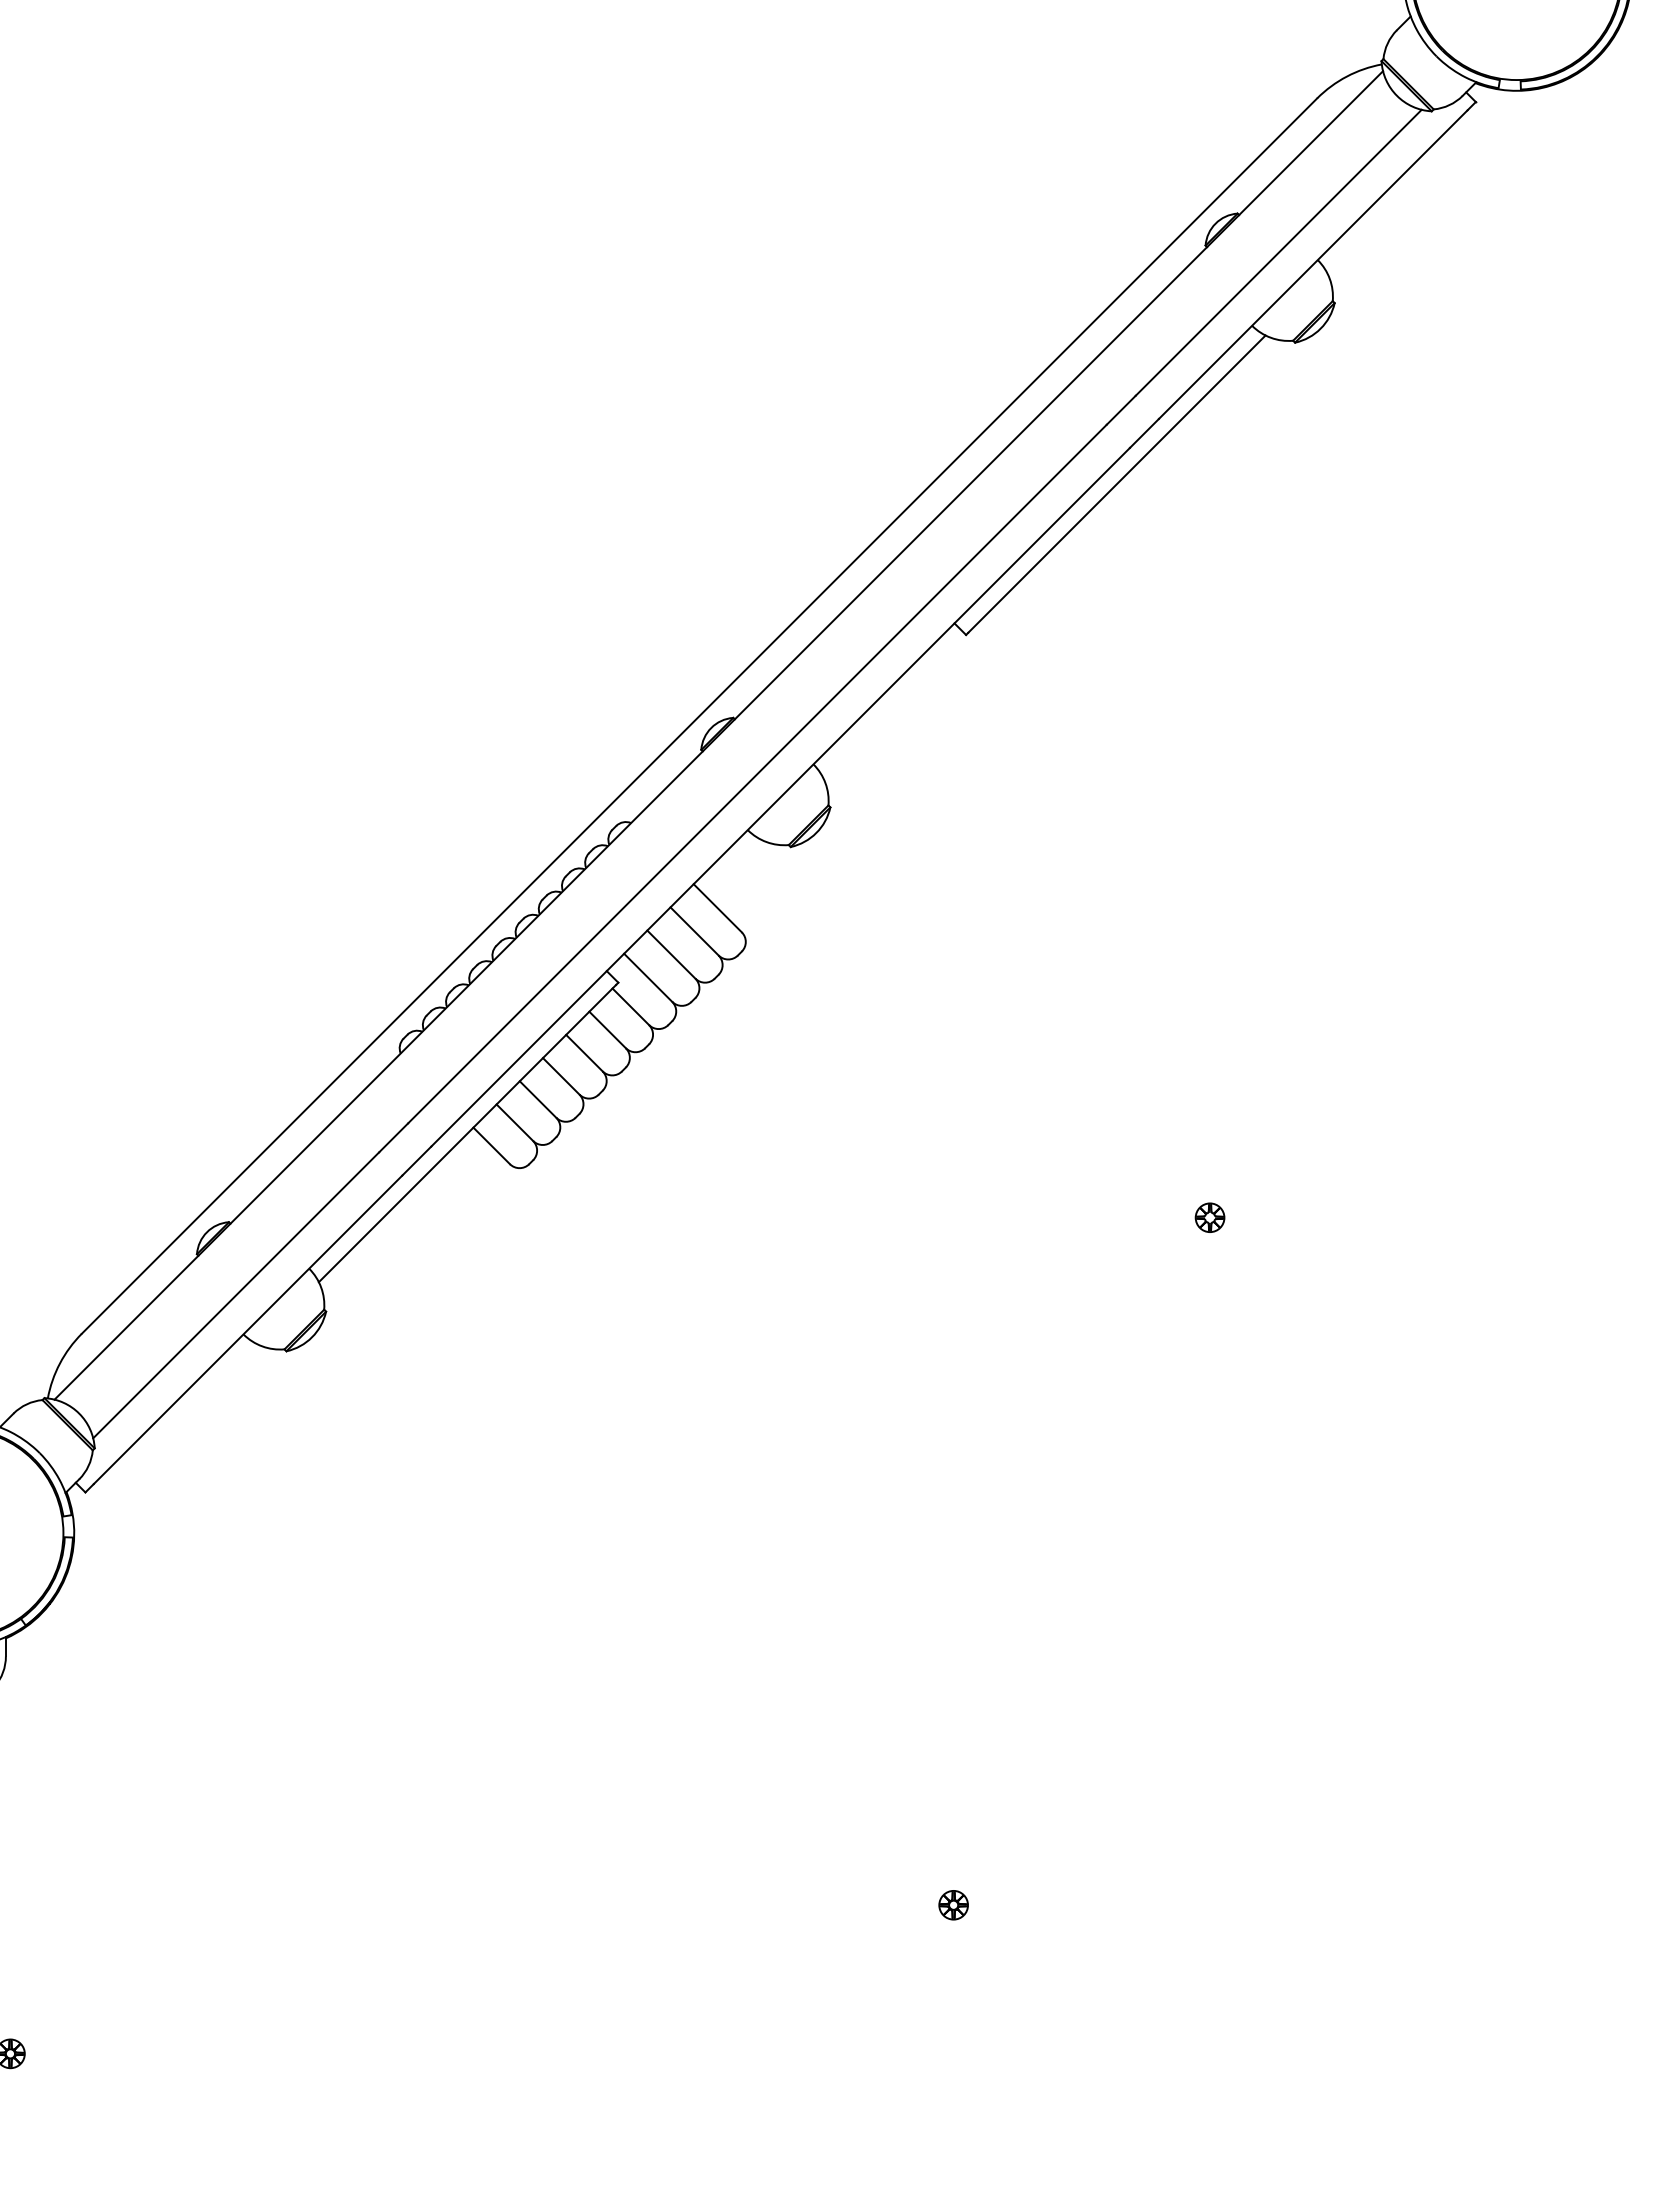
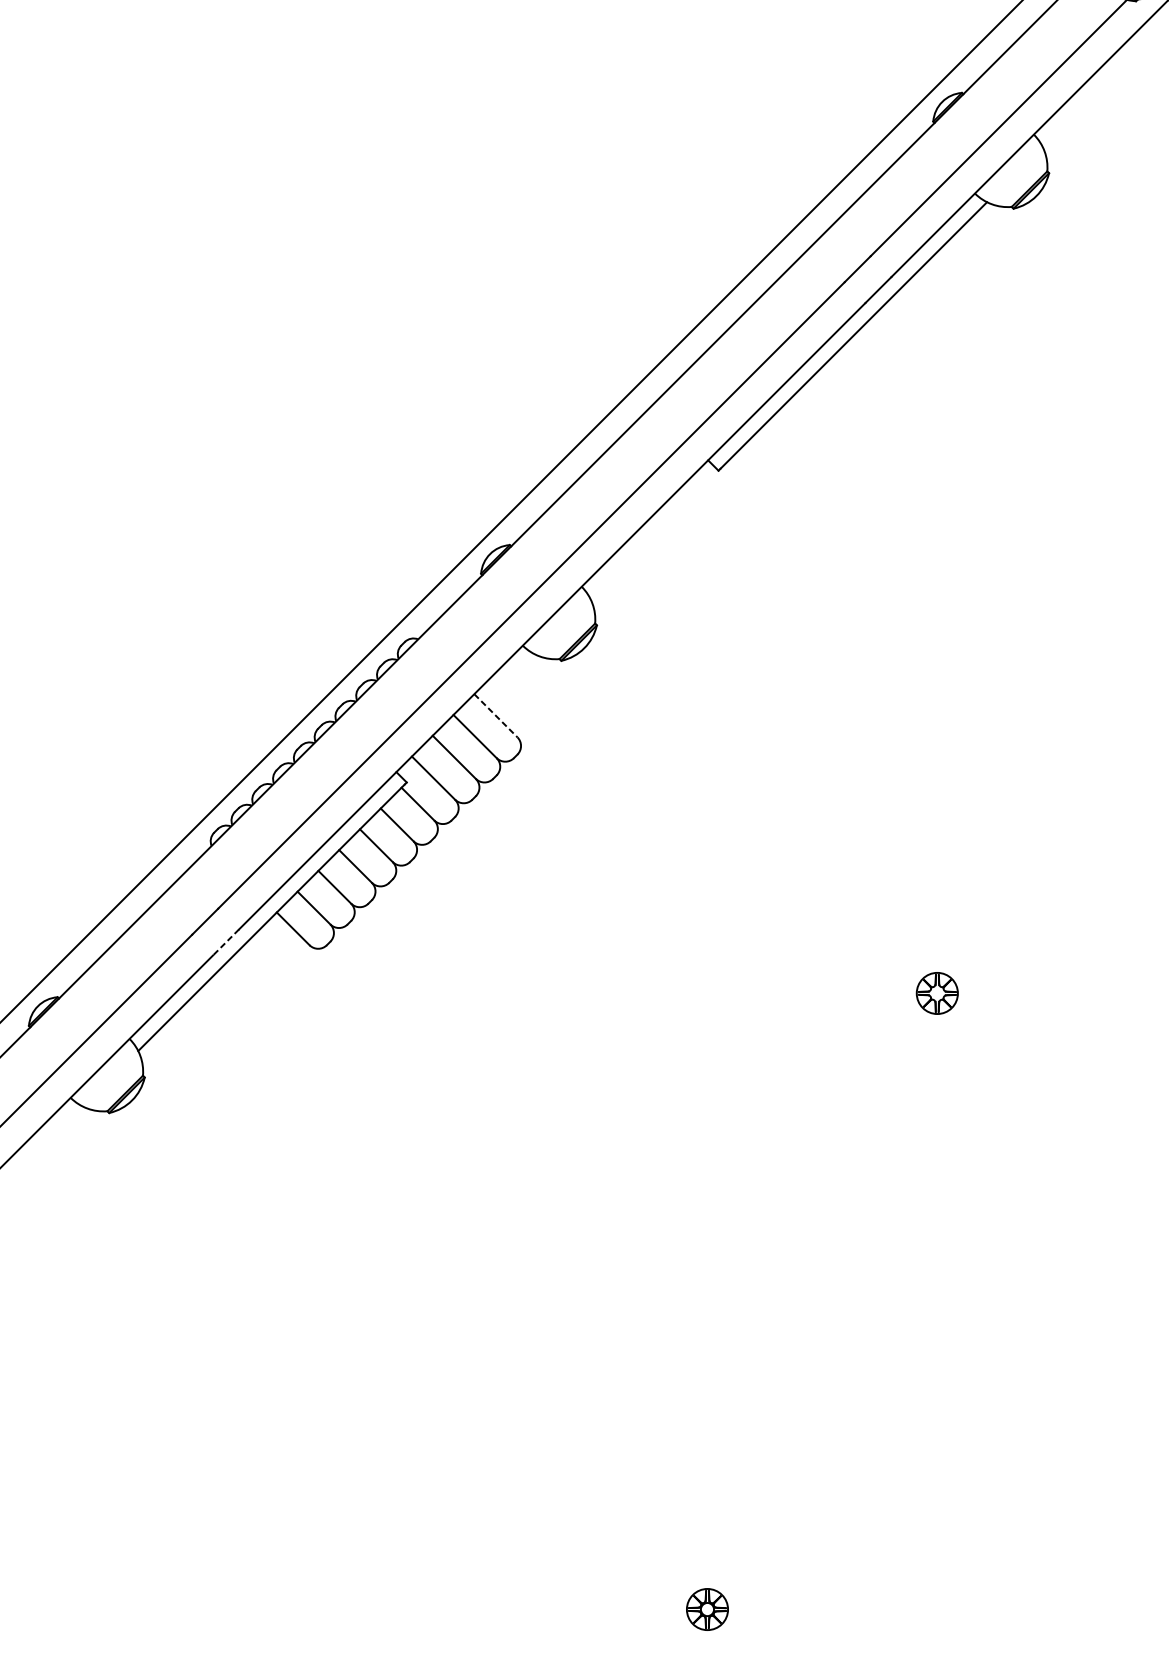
line: (718, 908) -> (496, 715), solid -> dashed
line: (416, 1161) -> (225, 942), solid -> dashed
part: (1209, 1217) -> (936, 993), size x1.6
part: (953, 1905) -> (707, 1609), size x1.6

